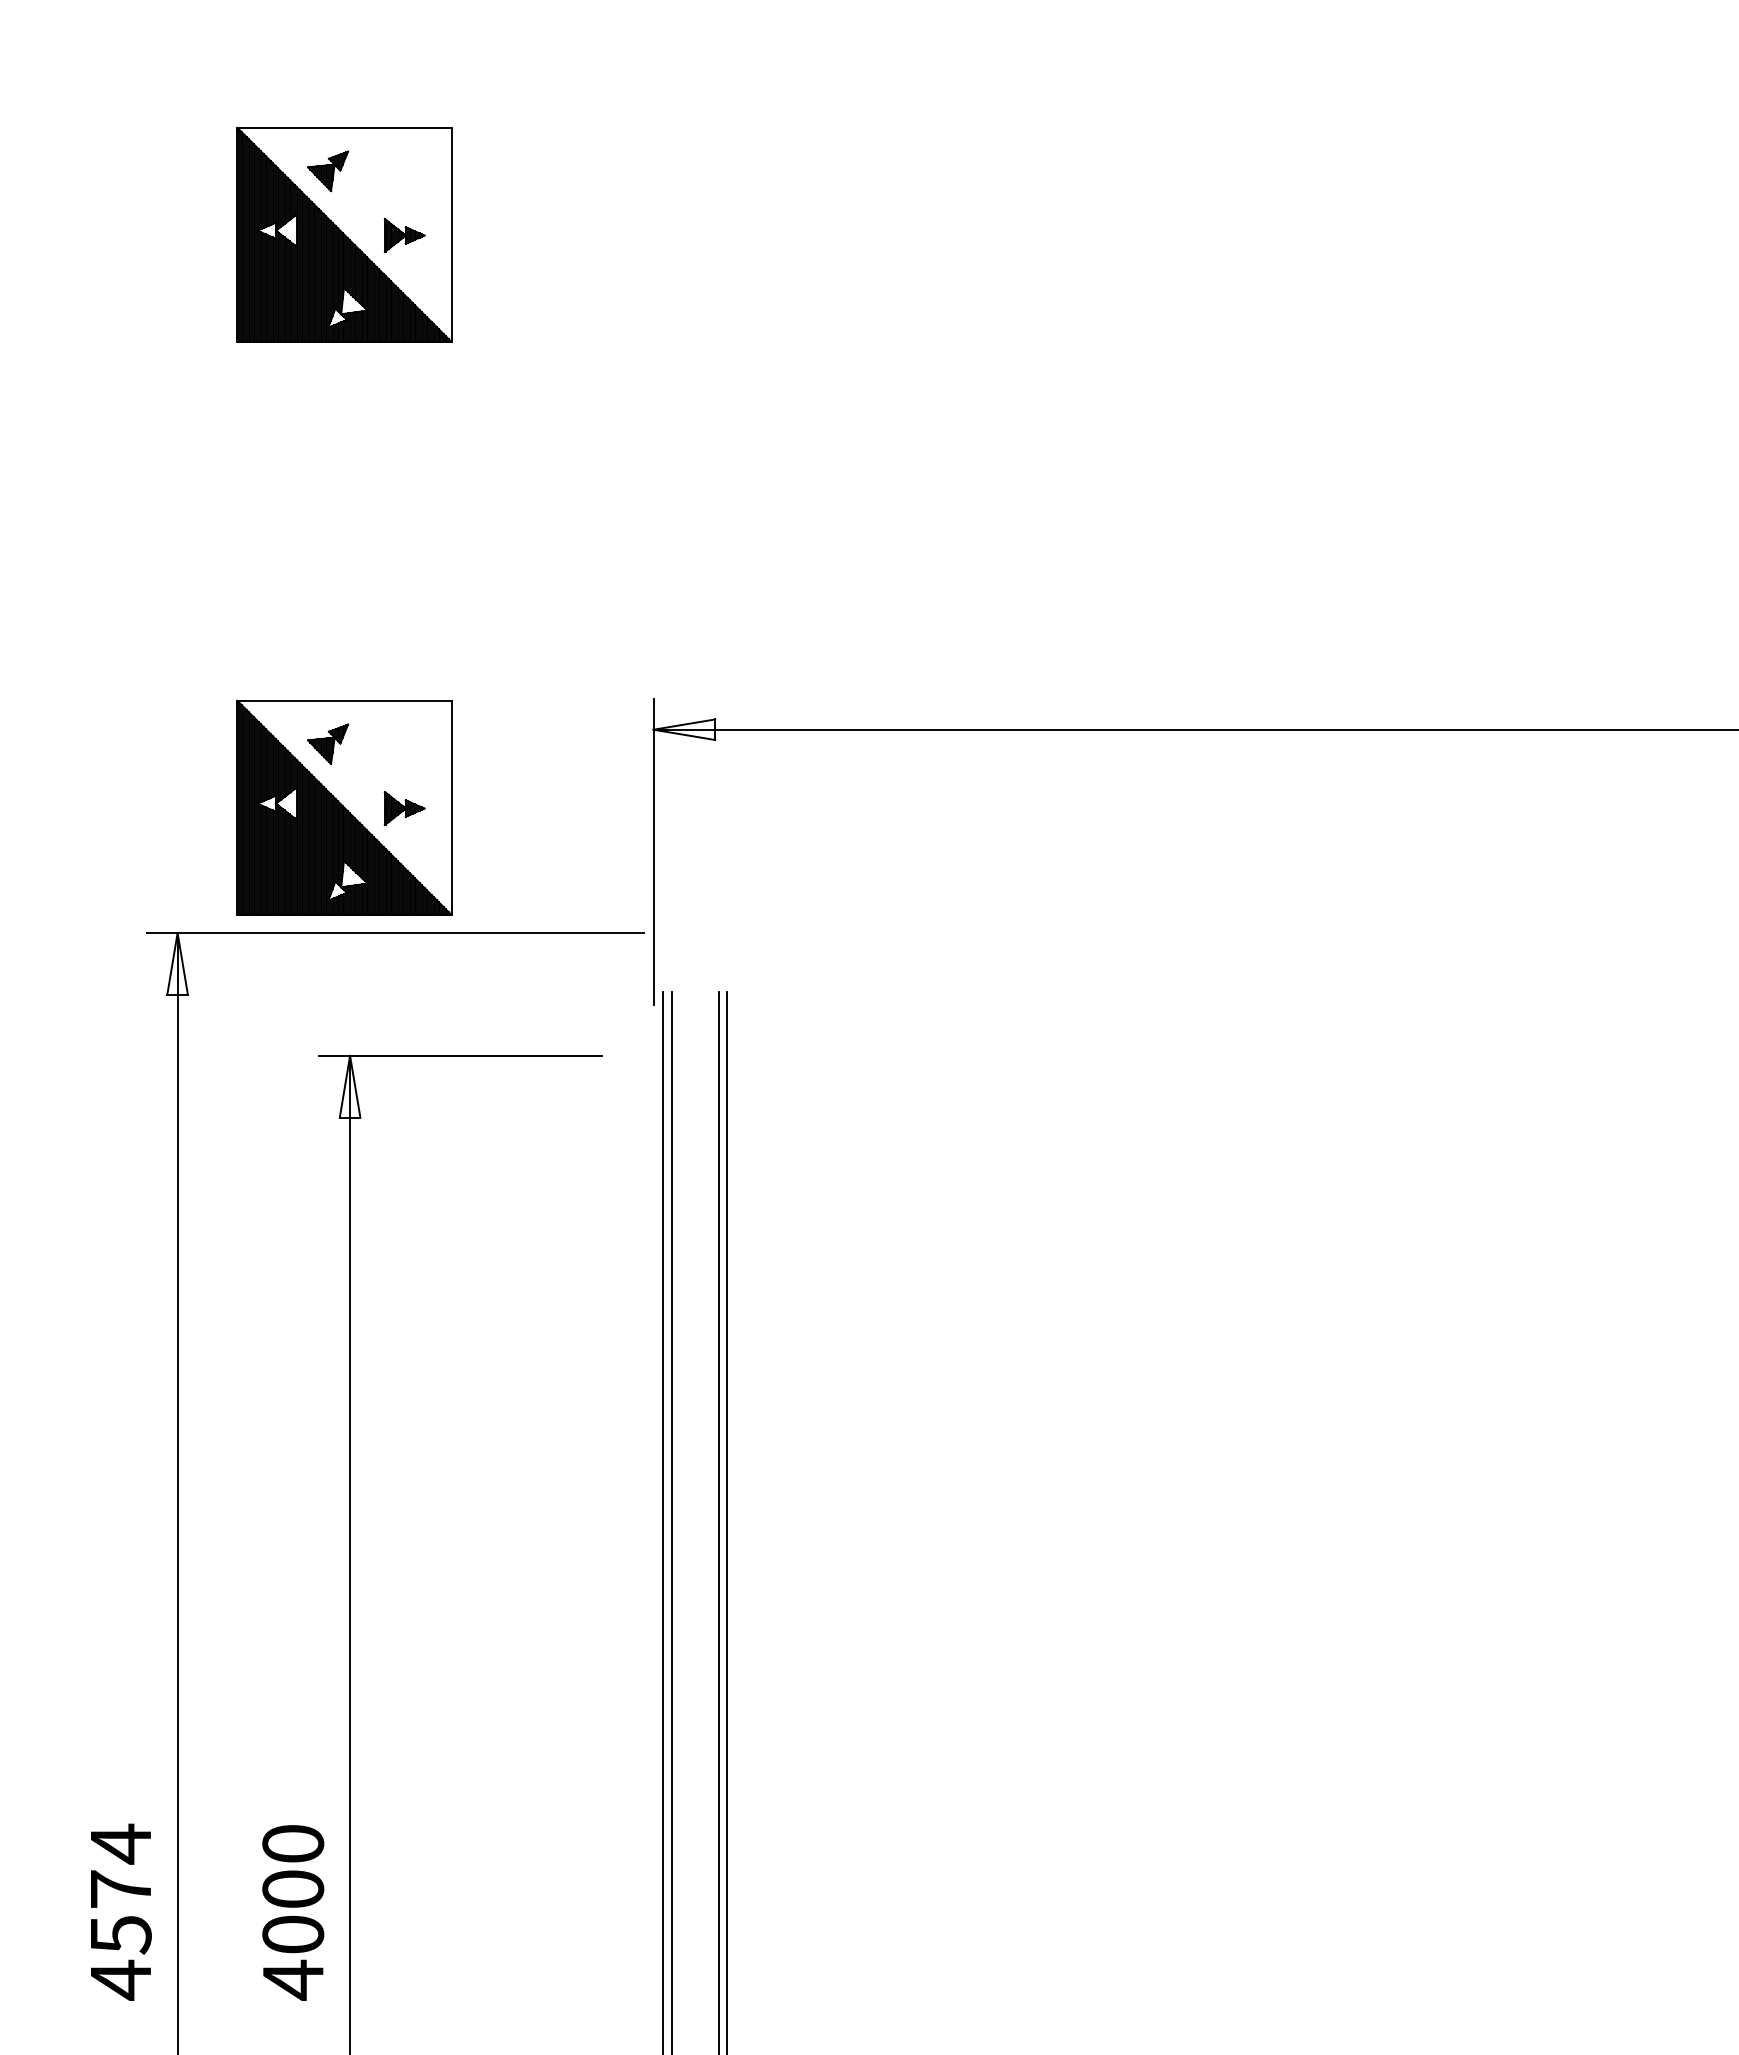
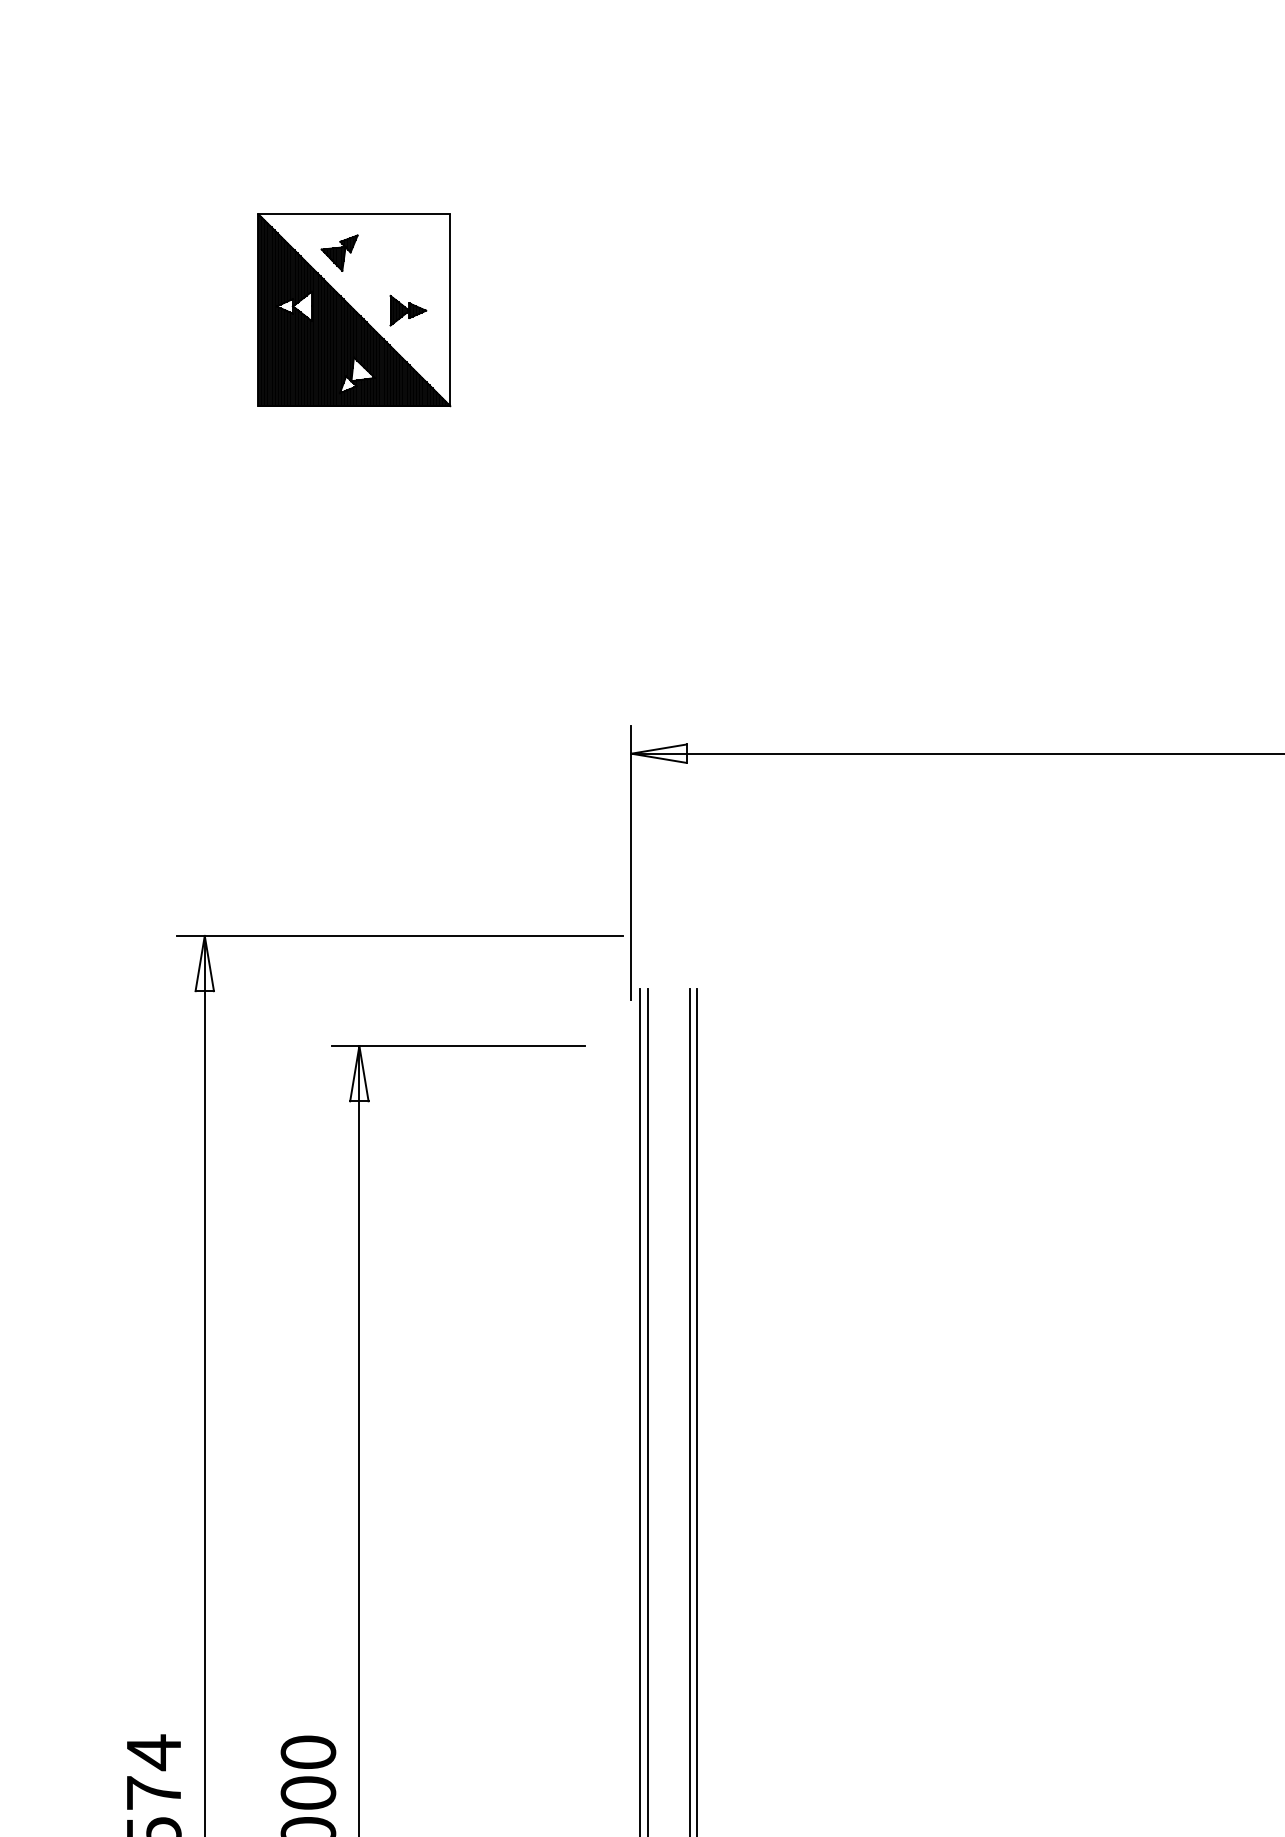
part: (344, 807) -> (354, 823), removed

